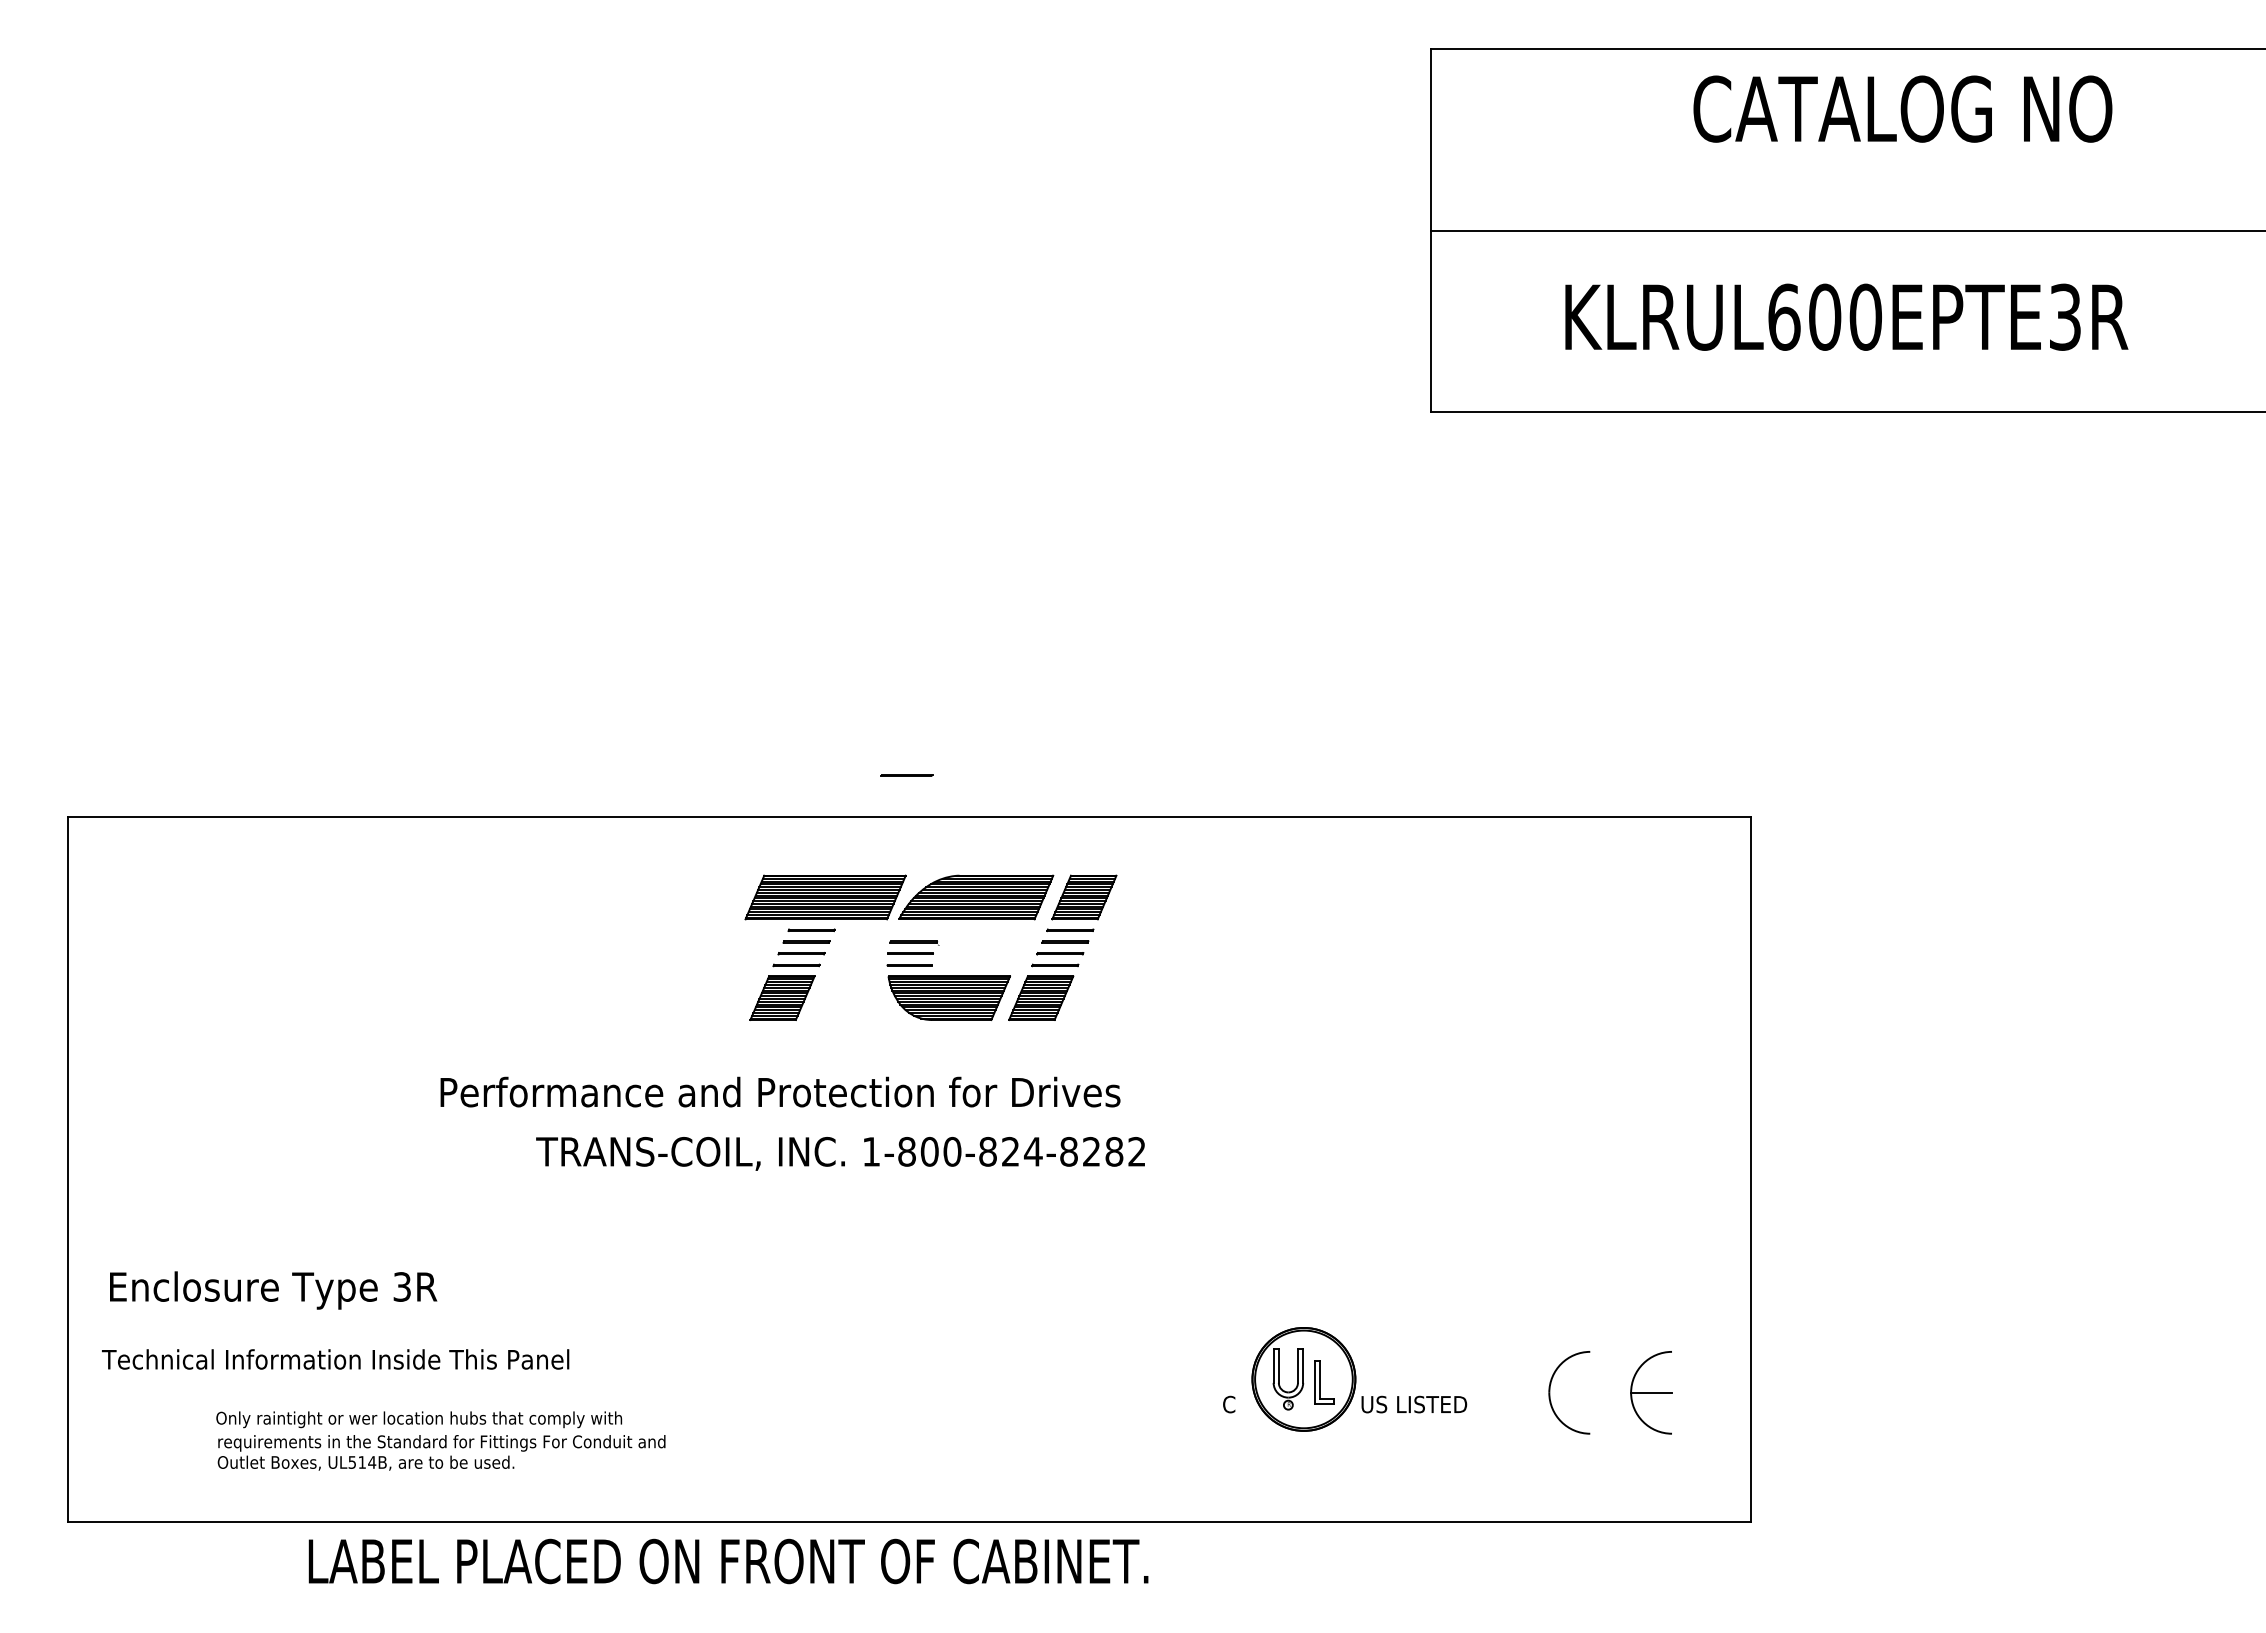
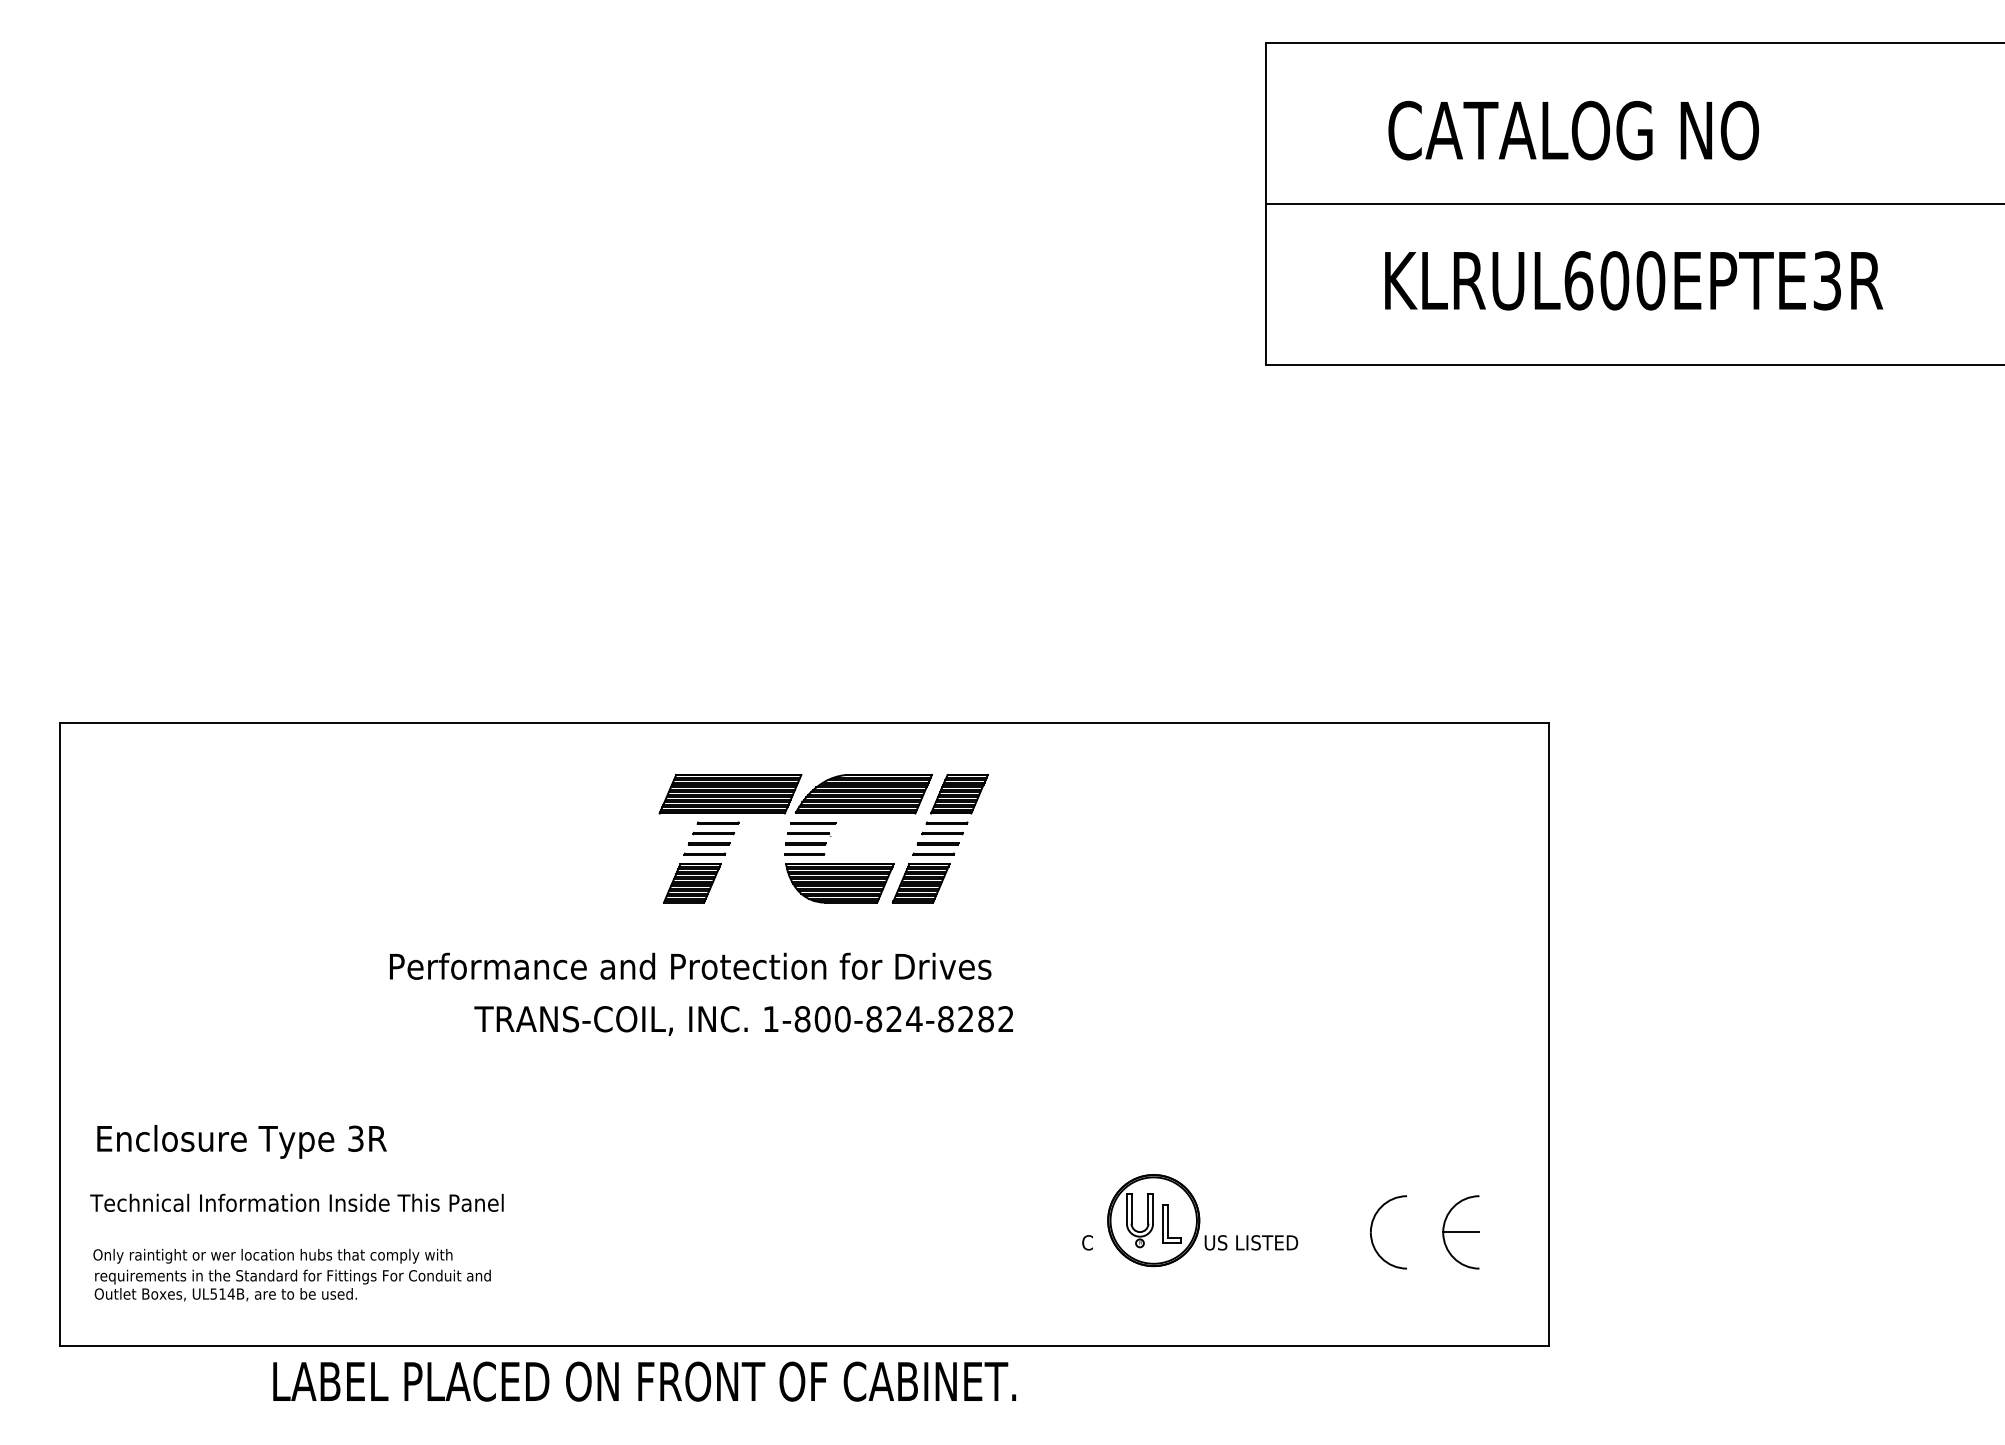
text: (1902, 108) -> (1573, 130), moved
line: (906, 775) -> (813, 823), moved
text: (440, 1440) -> (291, 1274), moved

